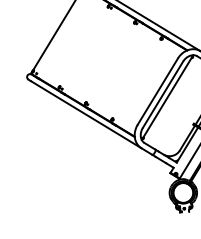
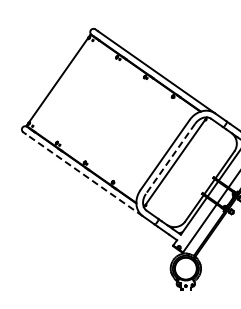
line: (162, 94) -> (170, 158), solid -> dashed
line: (86, 114) -> (84, 175), solid -> dashed

